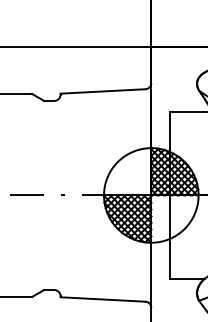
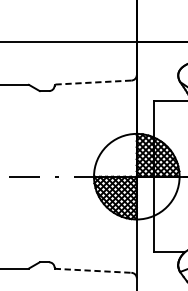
line: (102, 91) -> (92, 82), solid -> dashed
line: (103, 299) -> (93, 270), solid -> dashed

